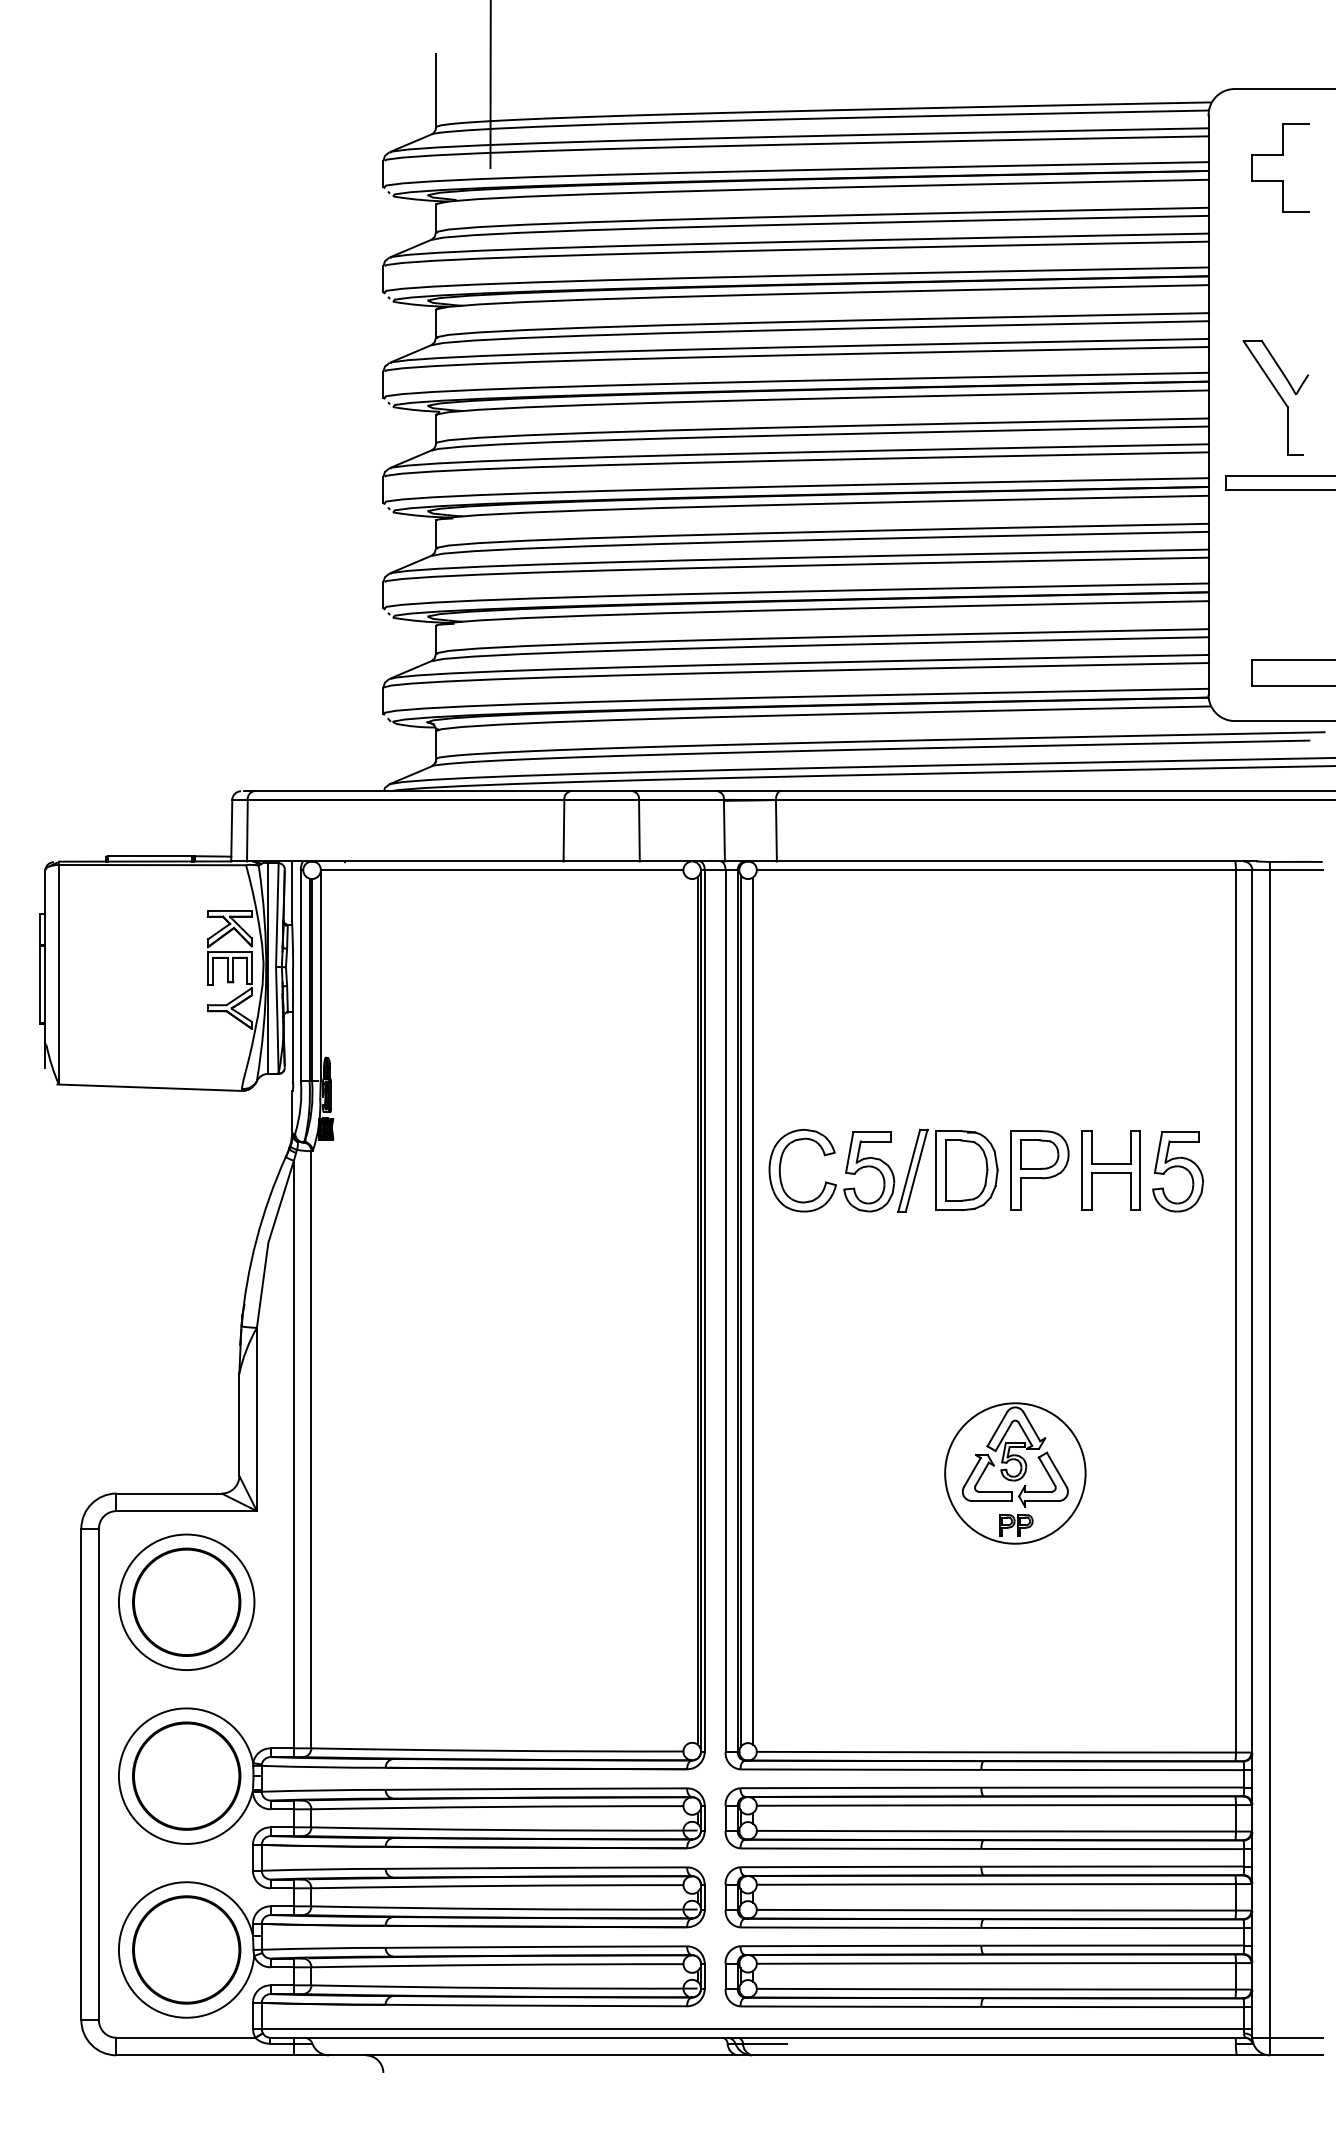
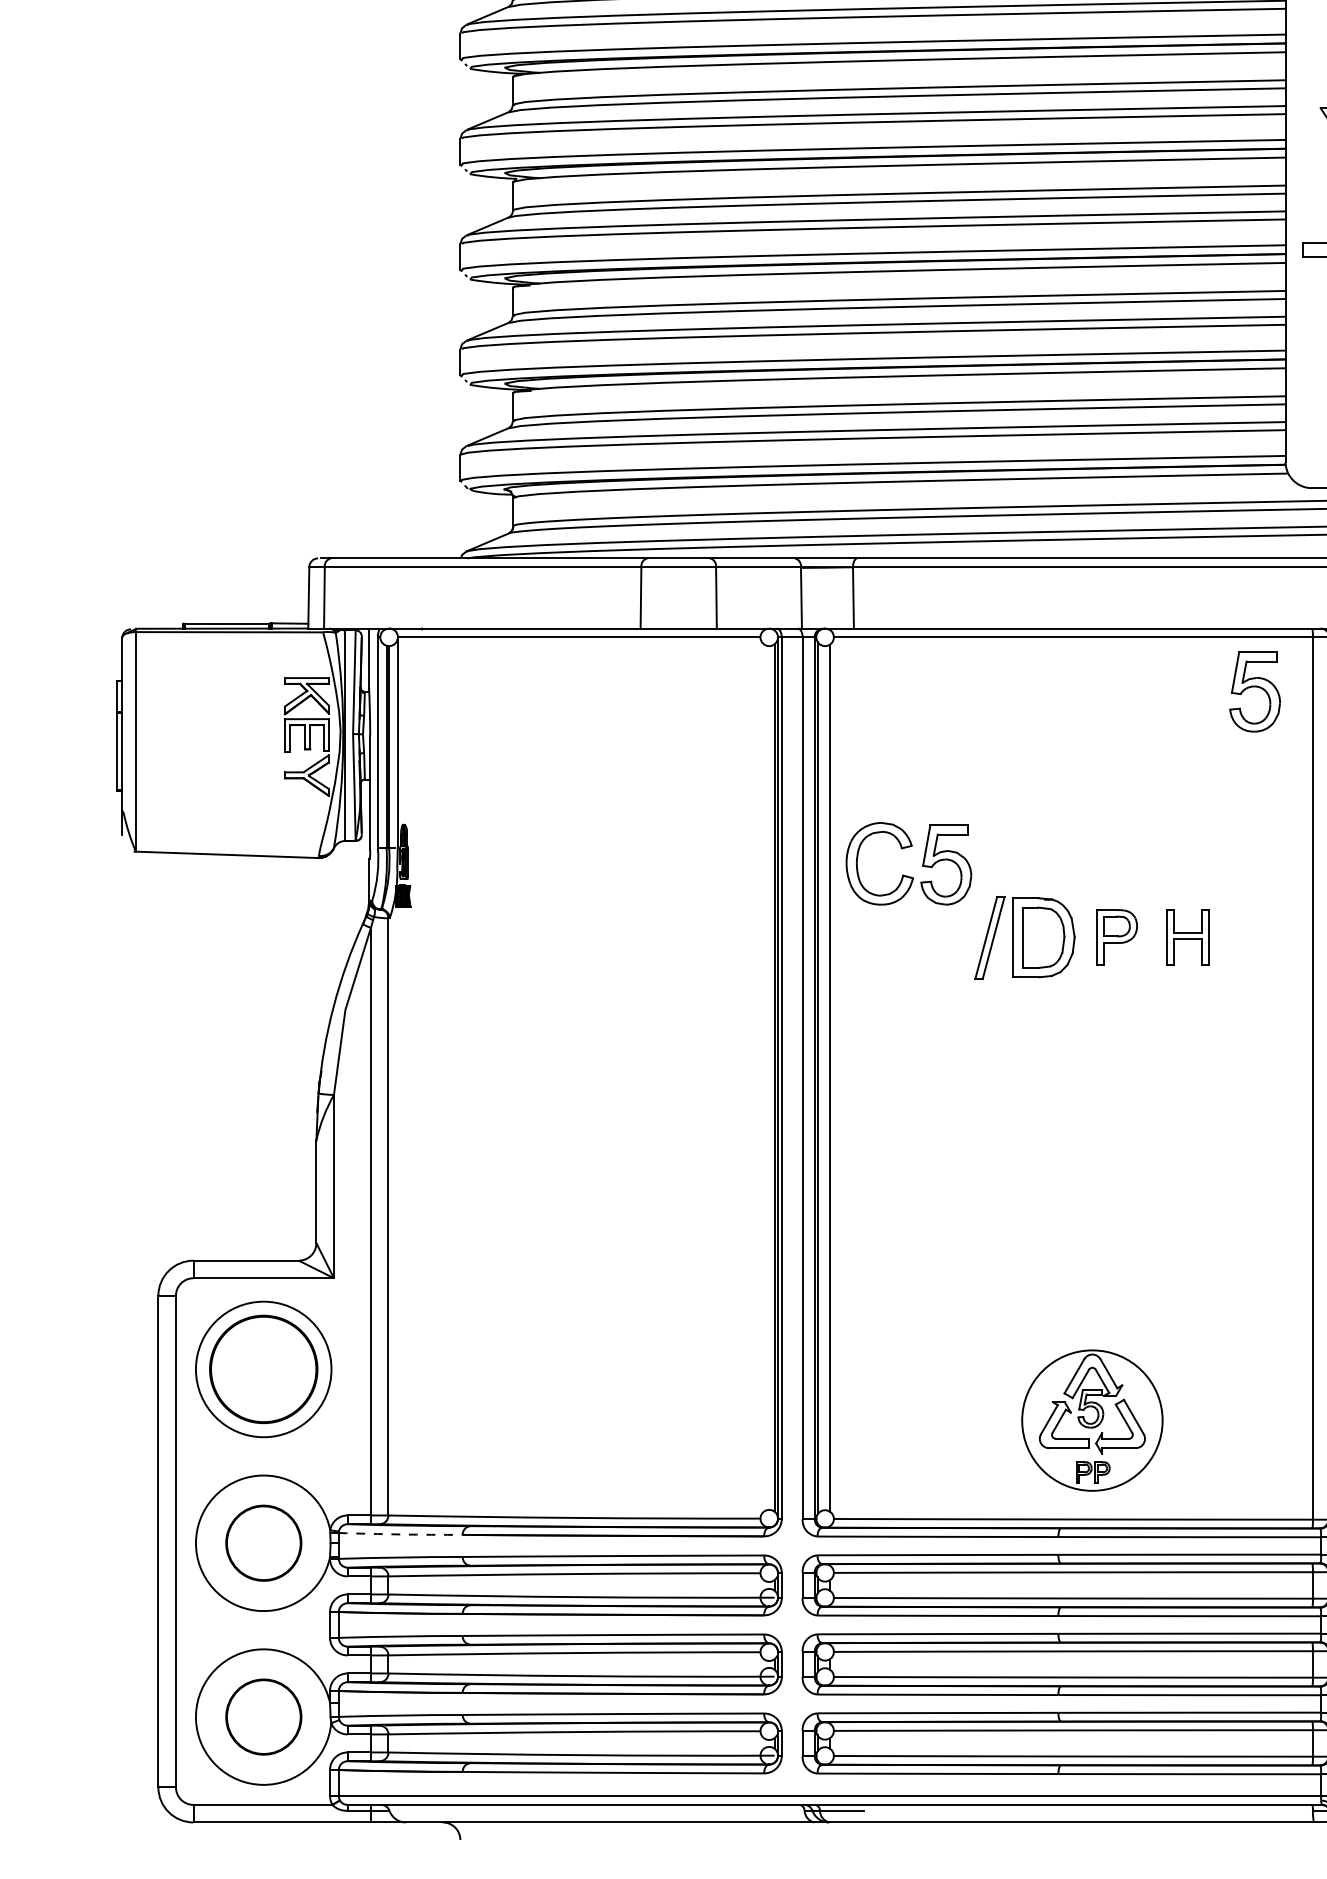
part: (1039, 1170) -> (1116, 937), size x0.7
part: (1110, 1170) -> (1187, 937), size x0.7
part: (1177, 1171) -> (1254, 691), moved
part: (827, 1181) -> (904, 874), moved
part: (1015, 1473) -> (1092, 1420), moved
arc: (323, 1767) -> (400, 1534), solid -> dashed
circle: (186, 1775) -> (263, 1542), size x0.7
circle: (186, 1949) -> (263, 1716), size x0.7

